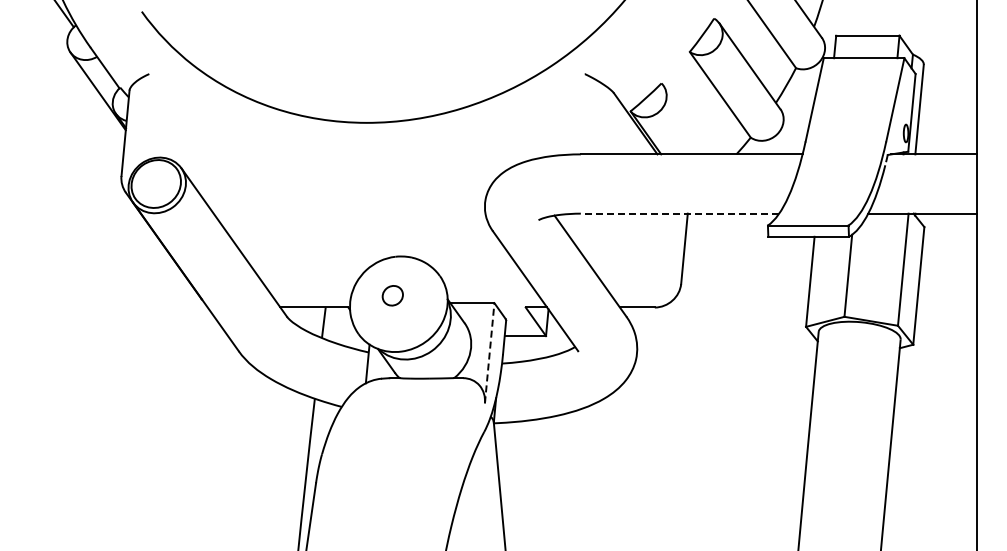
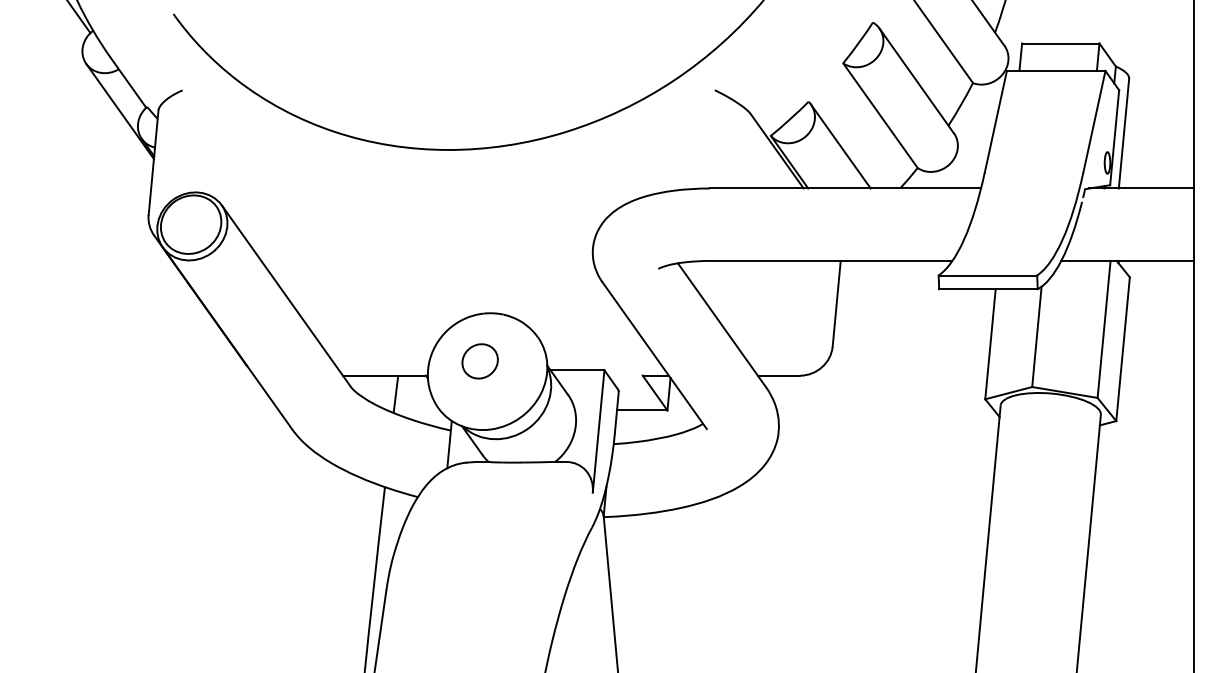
line: (687, 119) -> (840, 145), added
line: (679, 213) -> (830, 260), dashed -> solid
part: (392, 295) -> (479, 360), size x1.43
line: (489, 352) -> (598, 430), dashed -> solid

